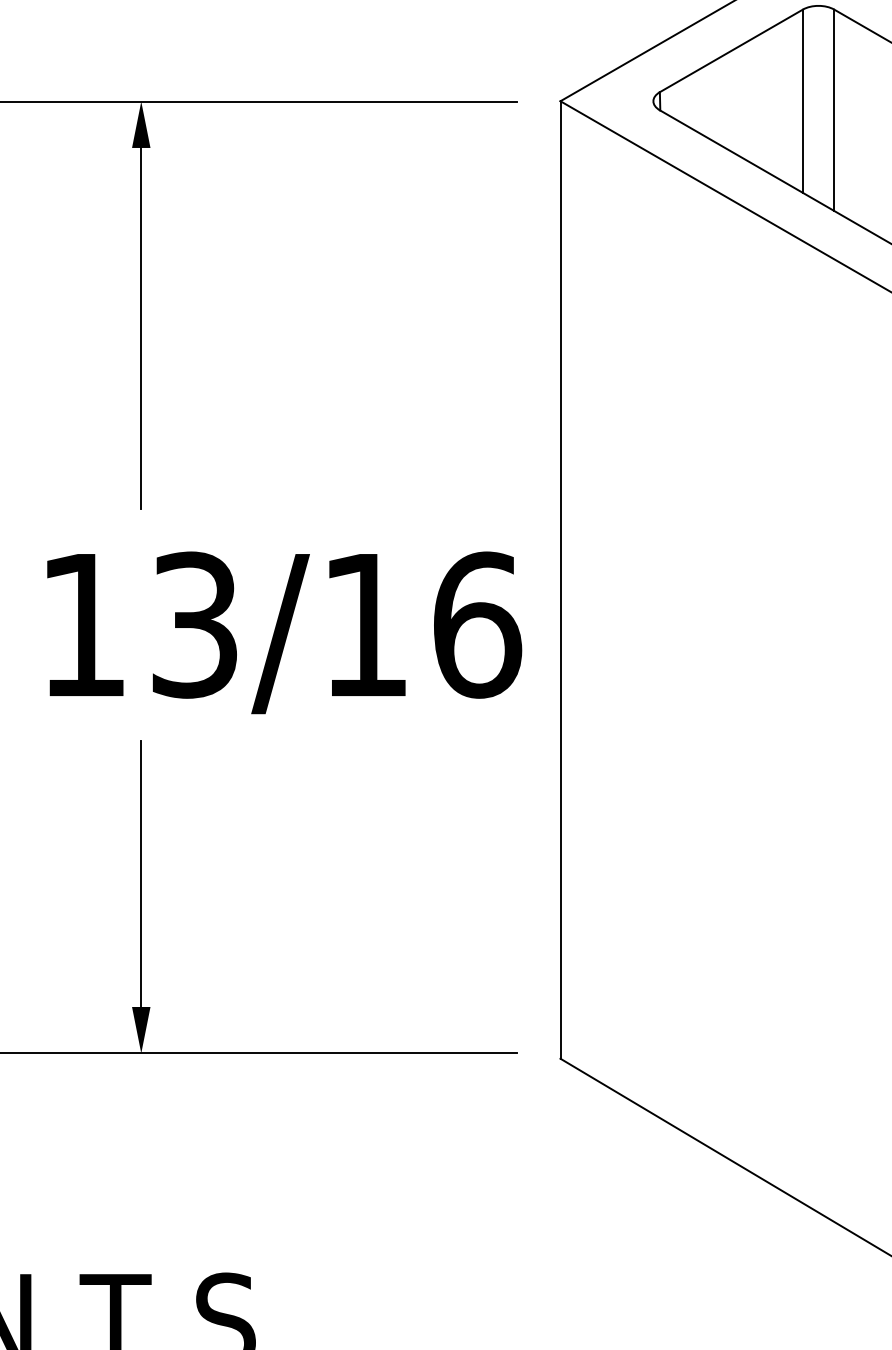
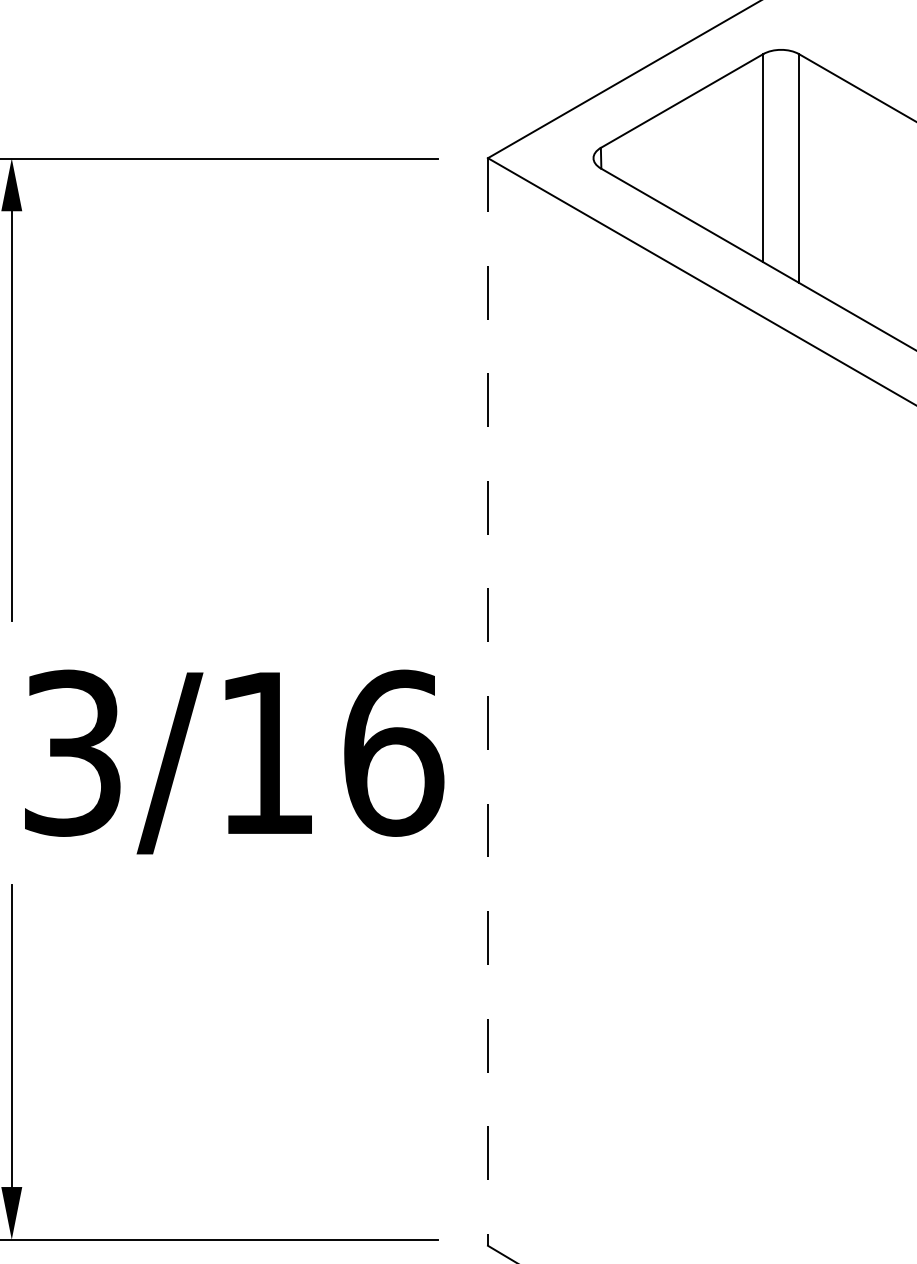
line: (560, 579) -> (487, 701), solid -> dashed

